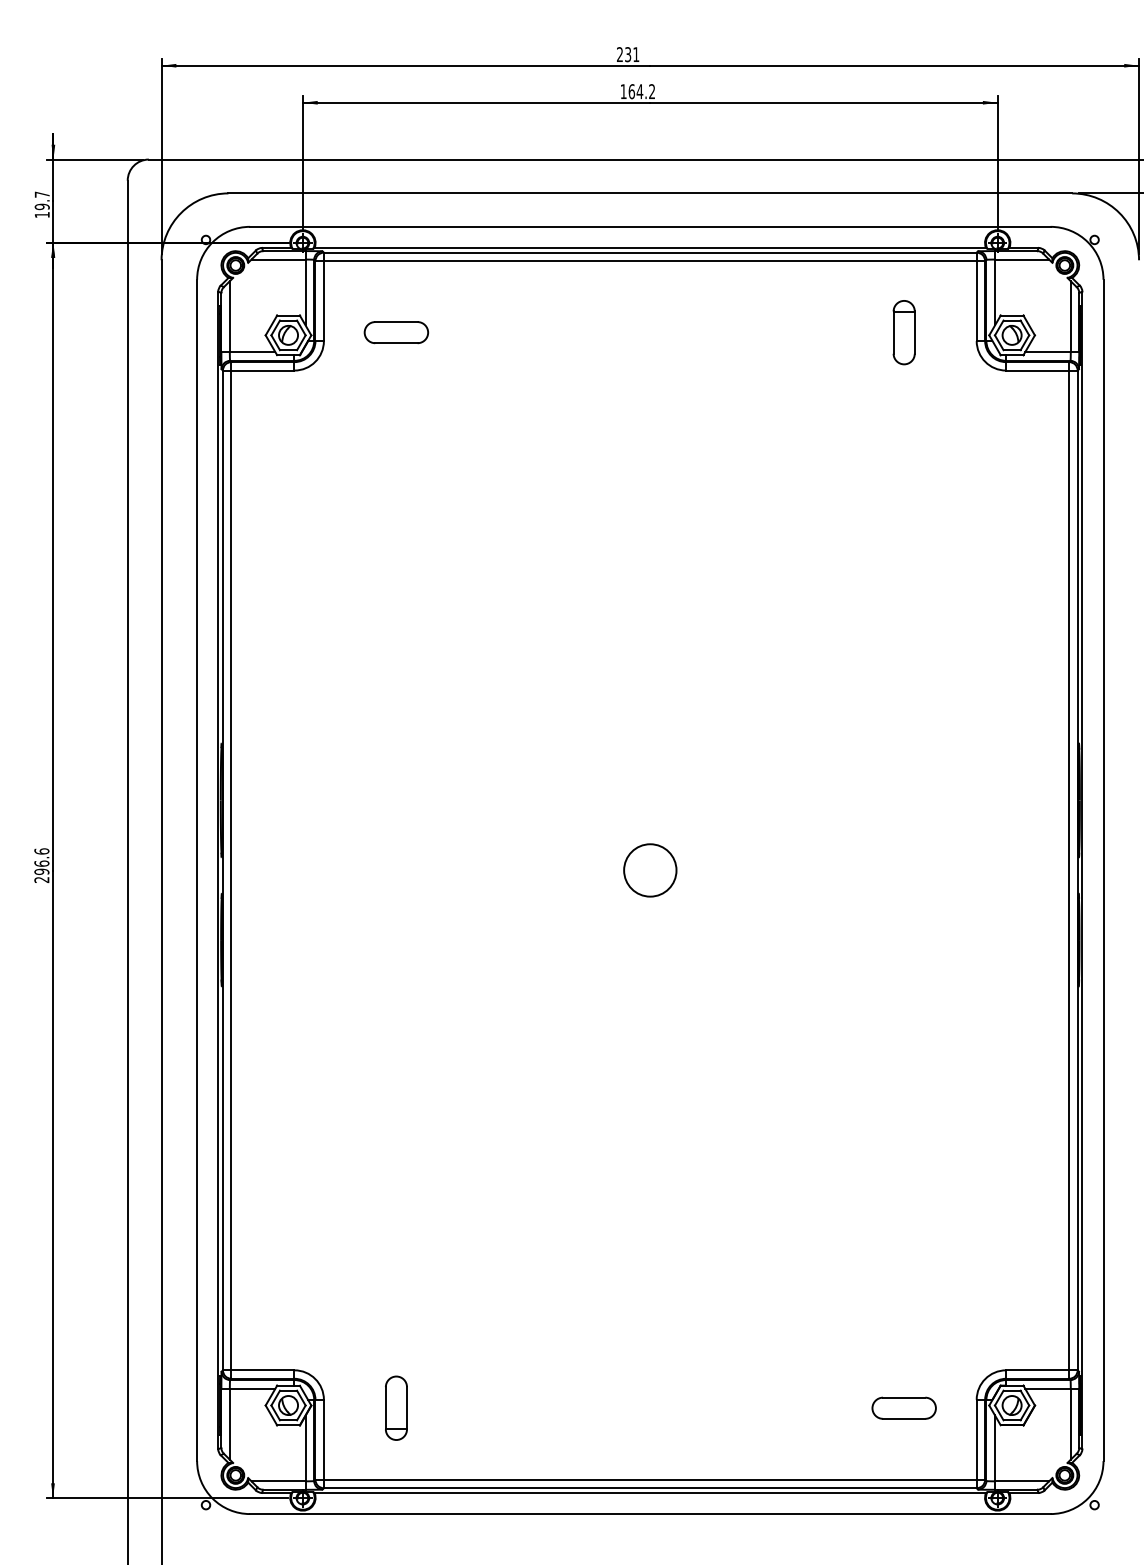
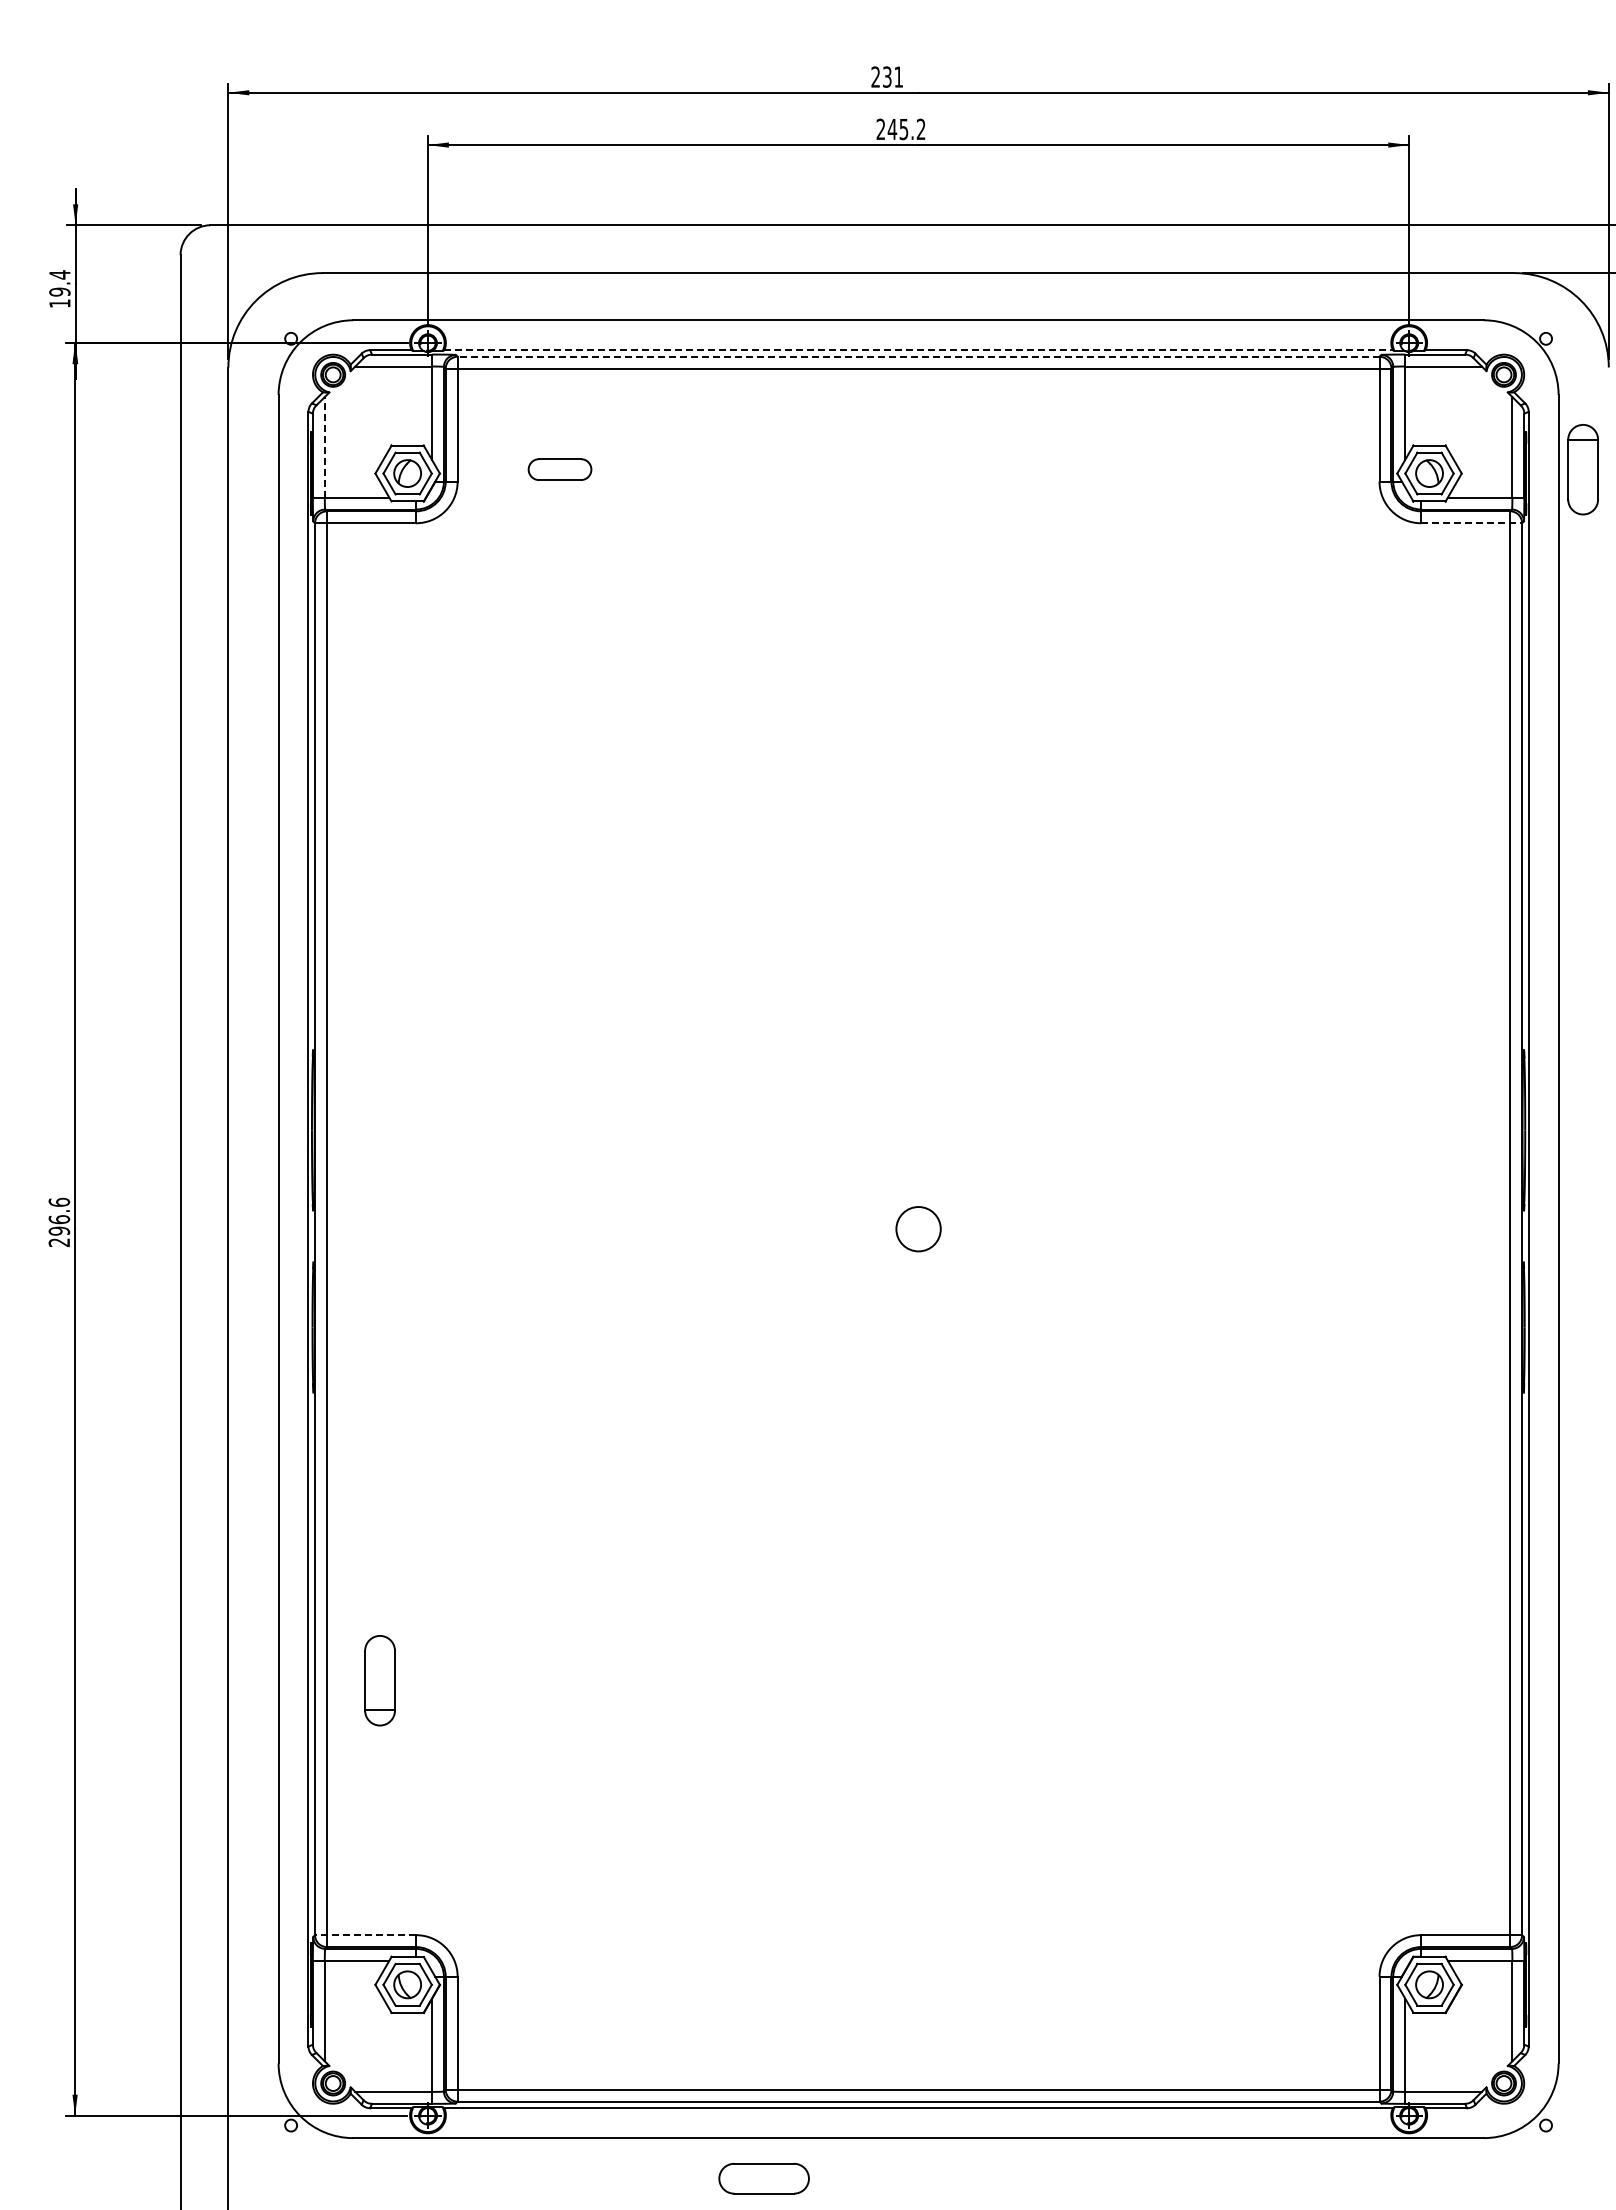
text: (631, 91) -> (892, 129), 164.2 -> 245.2
text: (41, 194) -> (59, 274), 19.7 -> 19.4
line: (650, 248) -> (919, 350), solid -> dashed
line: (650, 252) -> (918, 356), solid -> dashed
line: (229, 316) -> (324, 446), solid -> dashed
part: (396, 332) -> (559, 469), size x0.7
part: (903, 332) -> (1582, 469), moved
line: (1042, 370) -> (1472, 523), solid -> dashed
circle: (650, 870) -> (918, 1229), size x0.6
line: (258, 1370) -> (365, 1935), solid -> dashed
part: (396, 1408) -> (379, 1680), moved
part: (903, 1408) -> (763, 2178), moved

